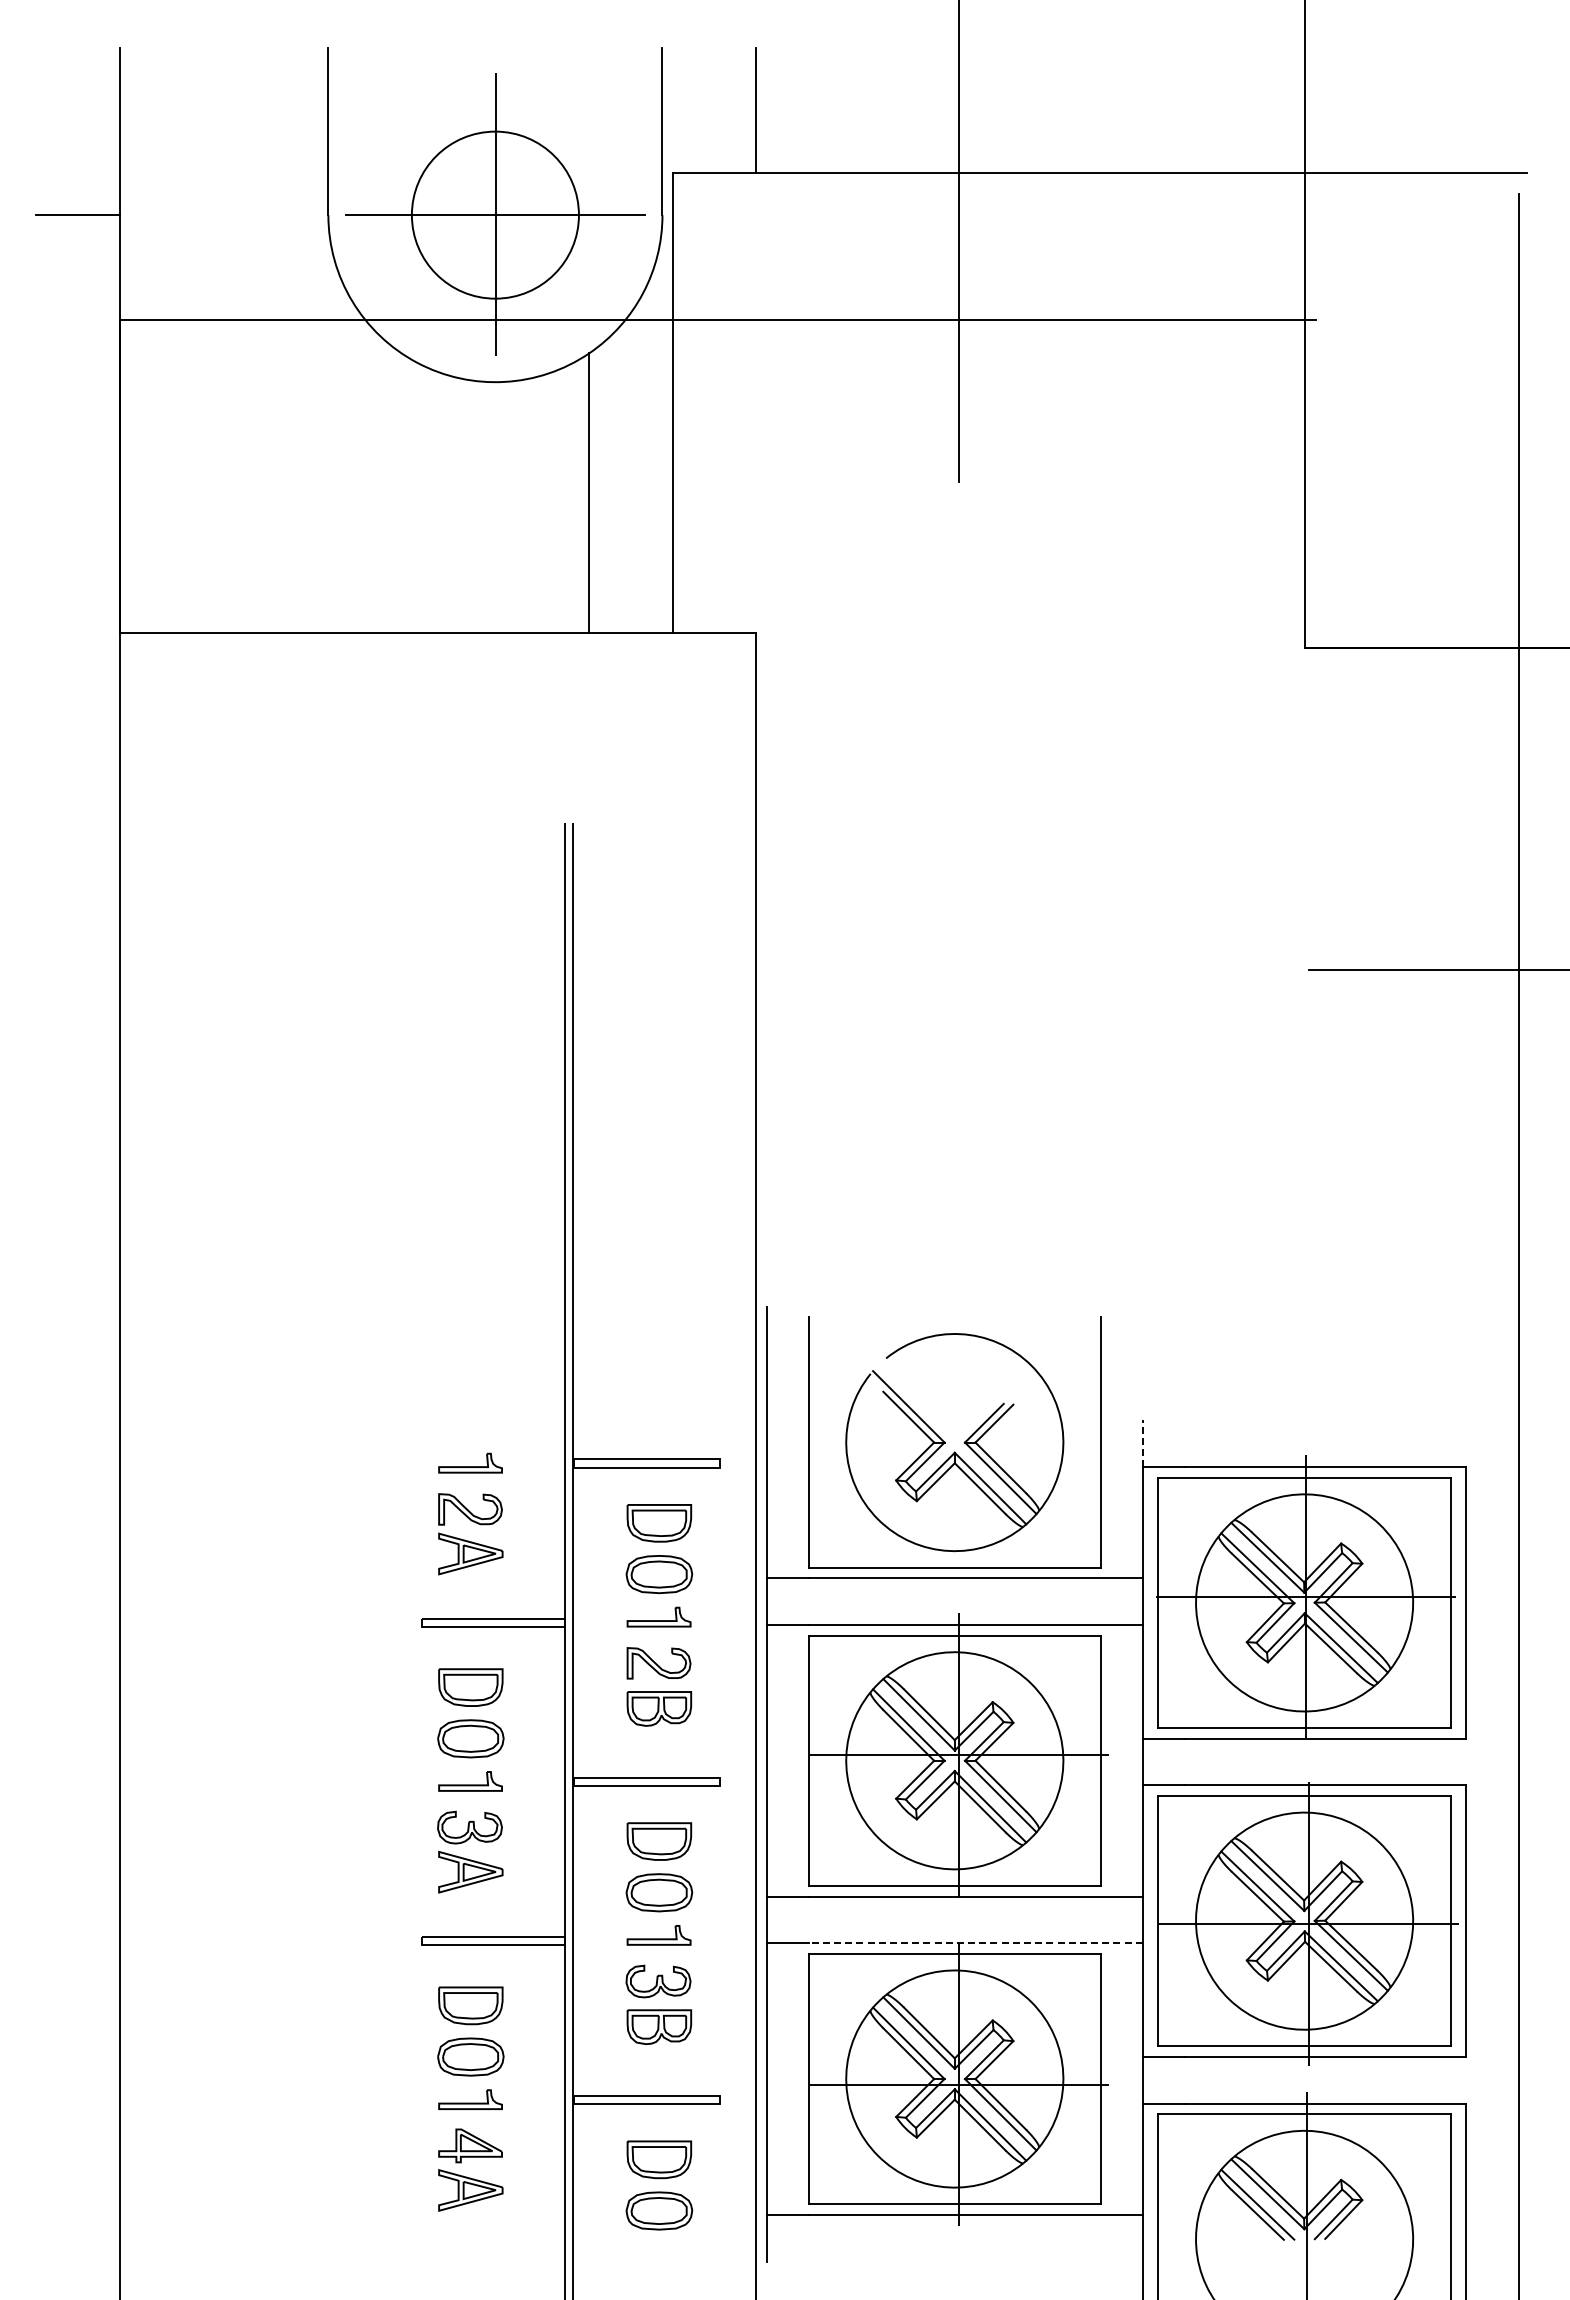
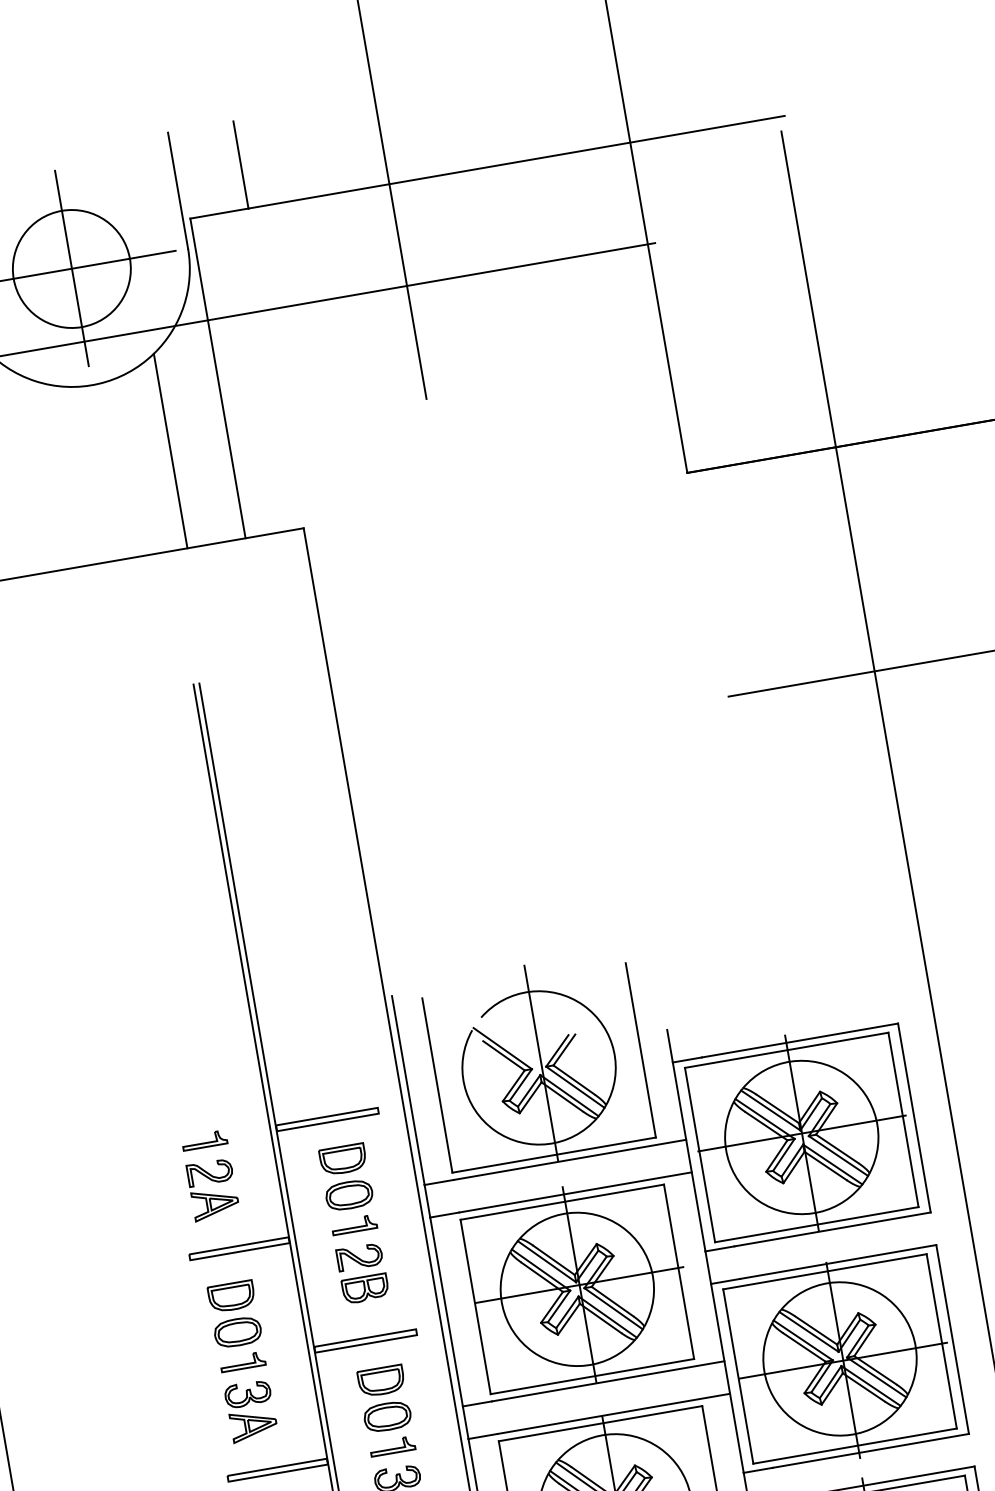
line: (959, 1436) -> (541, 1063), added
line: (1142, 1443) -> (669, 1046), dashed -> solid
line: (975, 1943) -> (613, 1414), dashed -> solid

